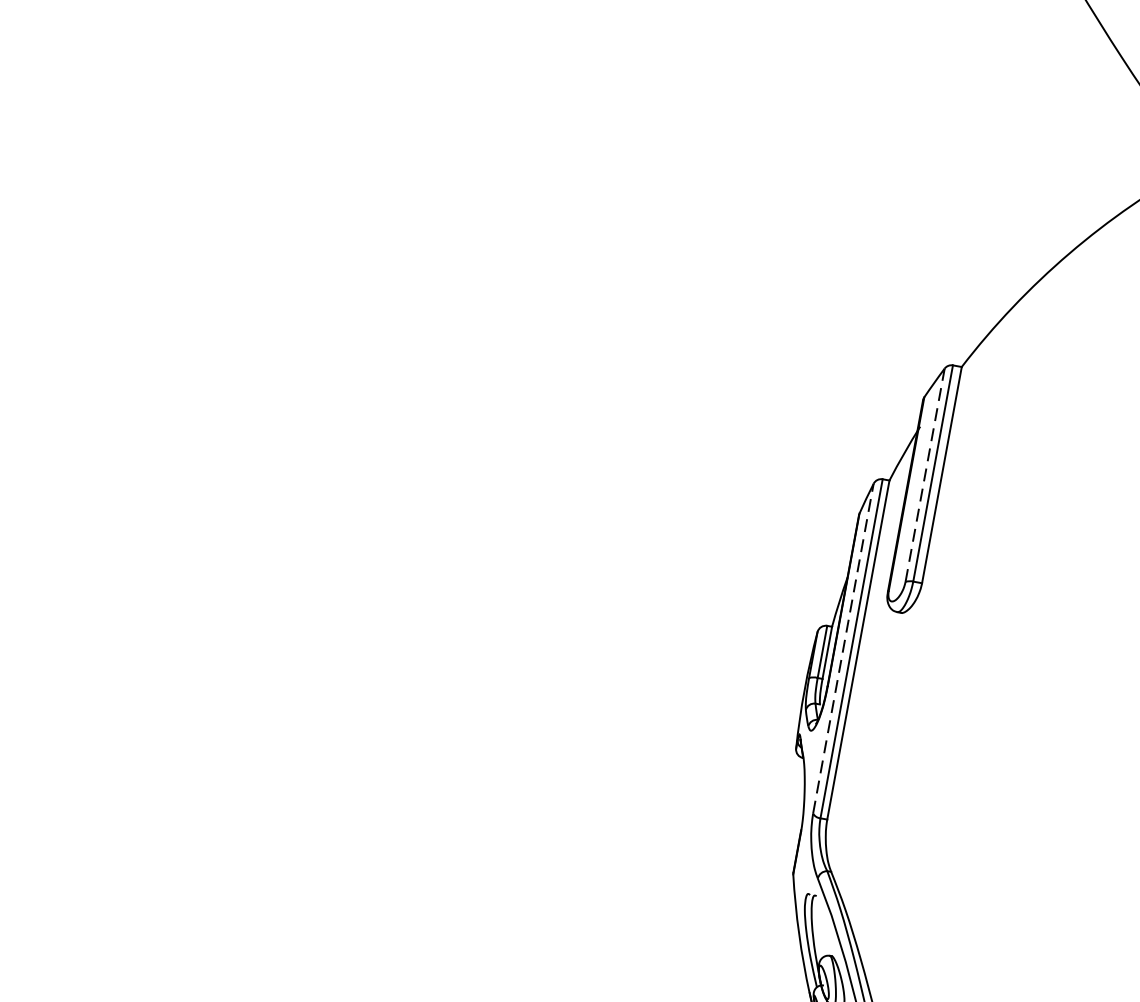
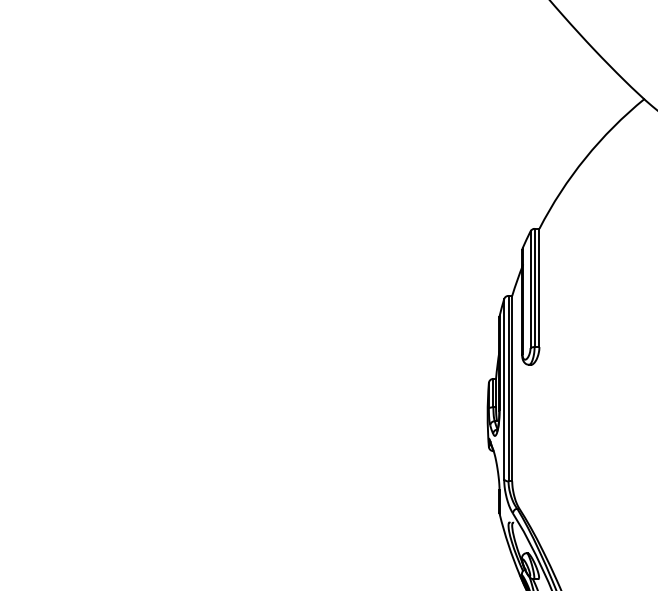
line: (925, 474) -> (530, 289), dashed -> solid
line: (844, 647) -> (504, 388), dashed -> solid

